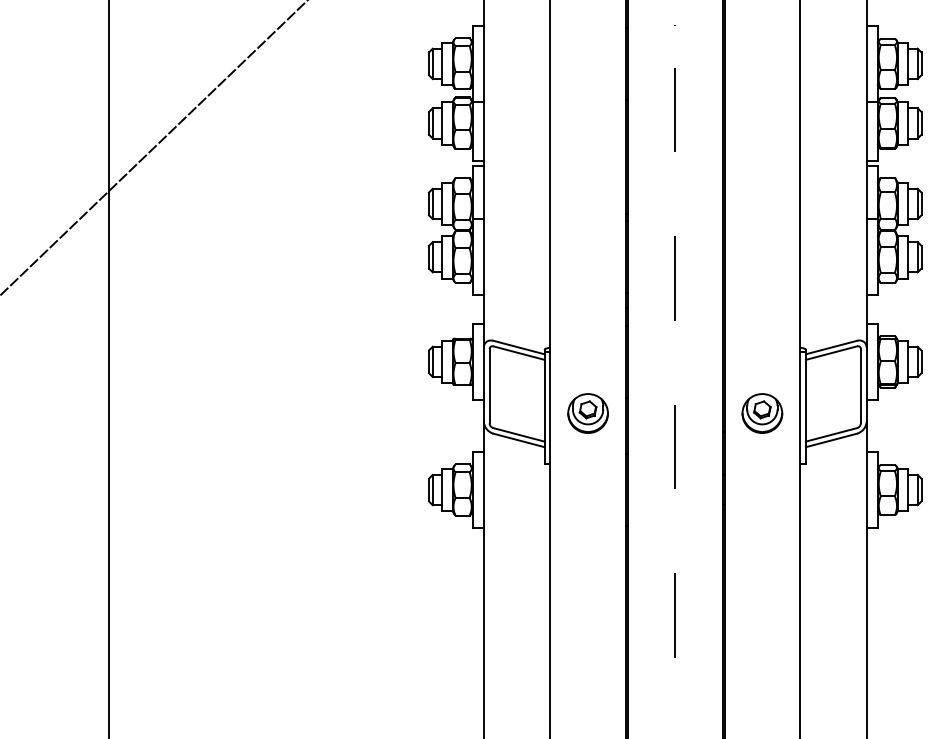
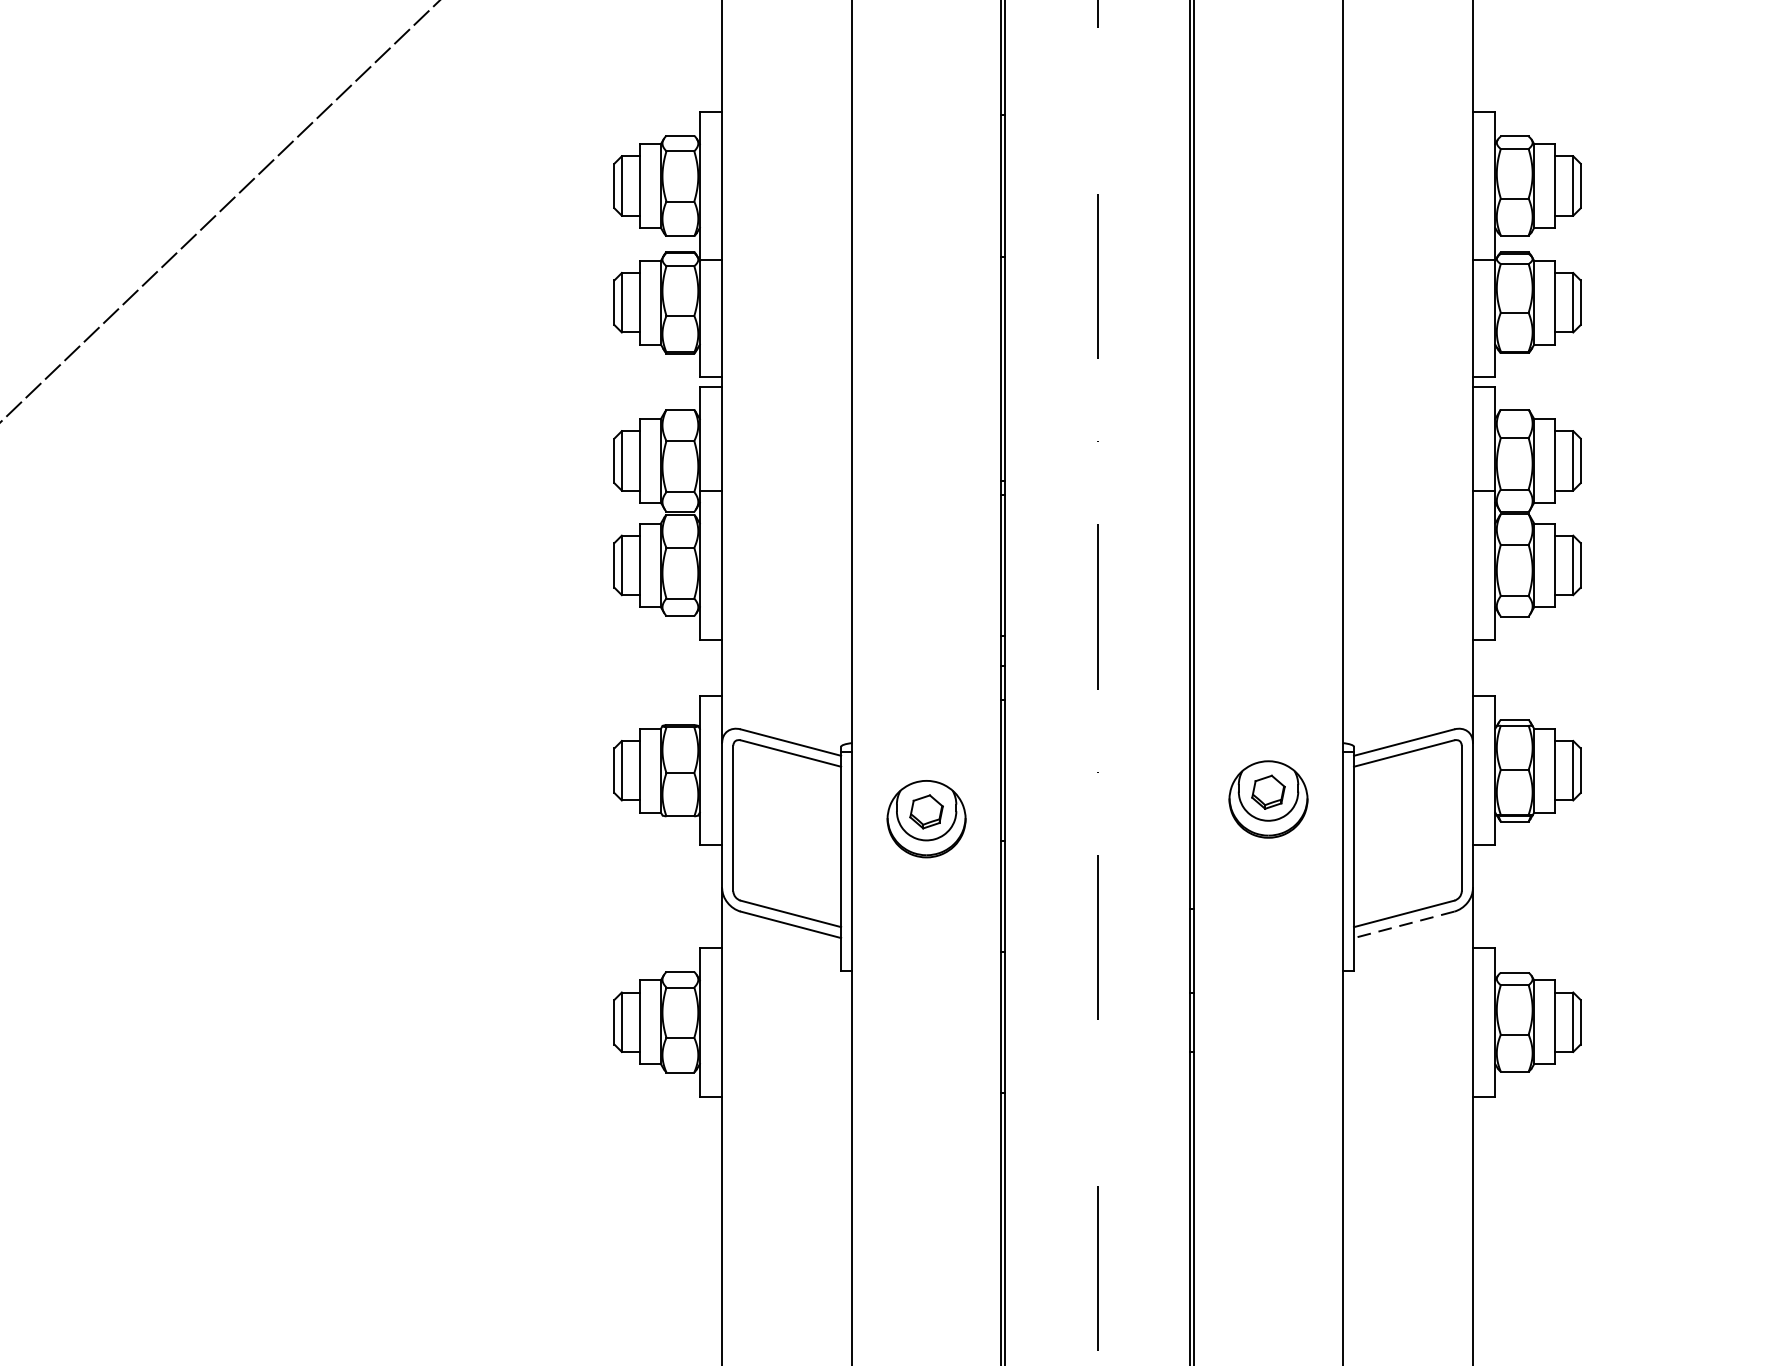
part: (587, 413) -> (925, 819), moved
part: (762, 413) -> (1268, 799), moved
line: (831, 440) -> (1404, 924), solid -> dashed

